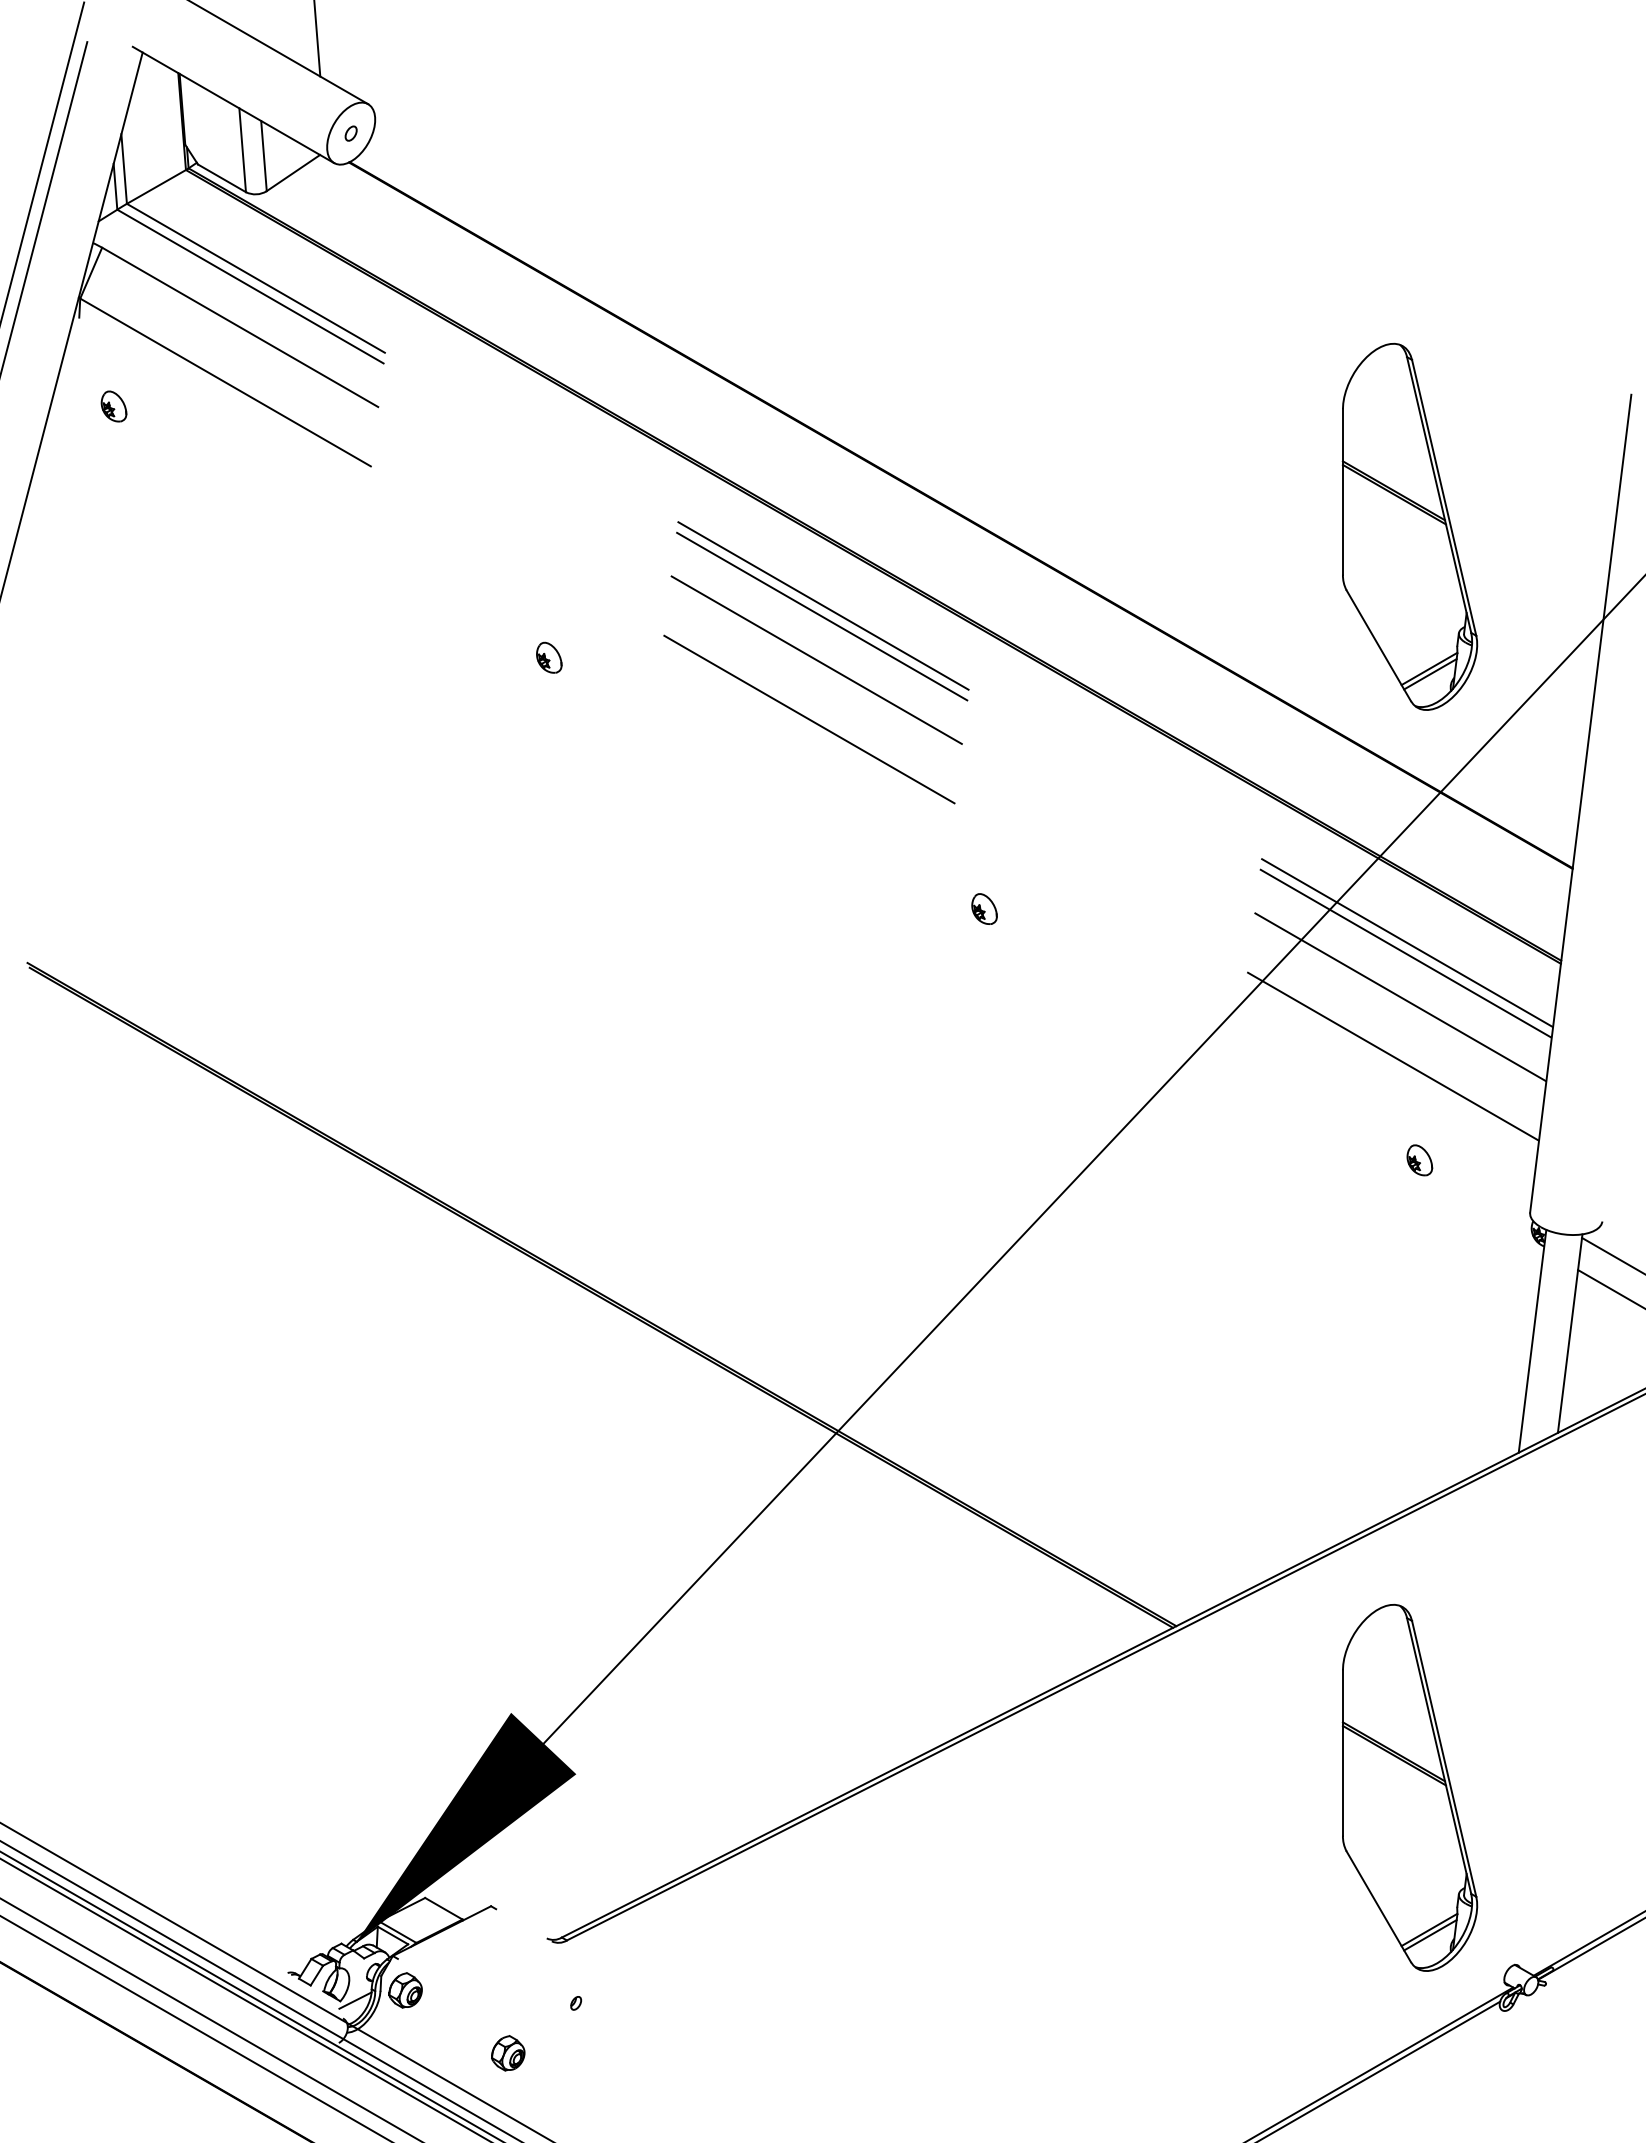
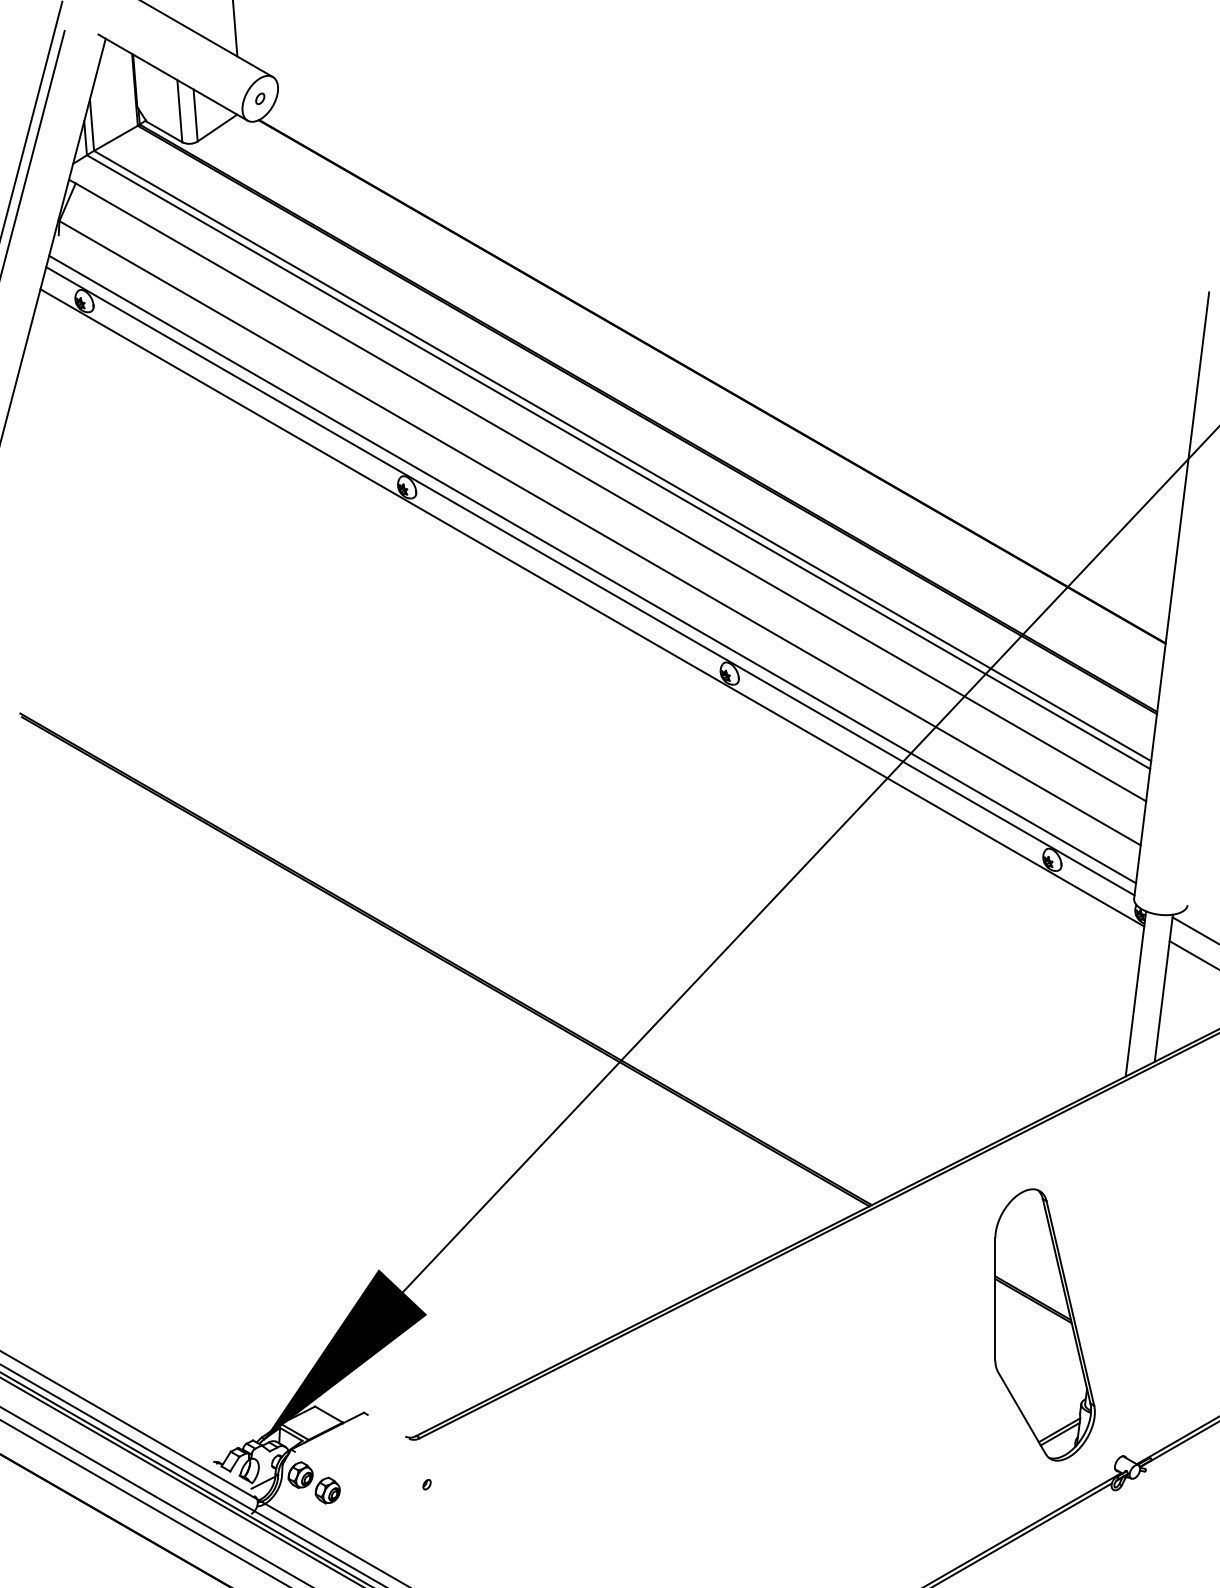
part: (1409, 526) -> (1044, 390), removed
line: (839, 615) -> (622, 456), dashed -> solid
line: (834, 623) -> (618, 461), dashed -> solid
line: (824, 664) -> (611, 492), dashed -> solid
line: (809, 719) -> (599, 533), dashed -> solid
line: (799, 768) -> (592, 569), added
line: (796, 784) -> (590, 581), added
line: (798, 820) -> (591, 607), added
part: (508, 2053) -> (327, 1490), moved

